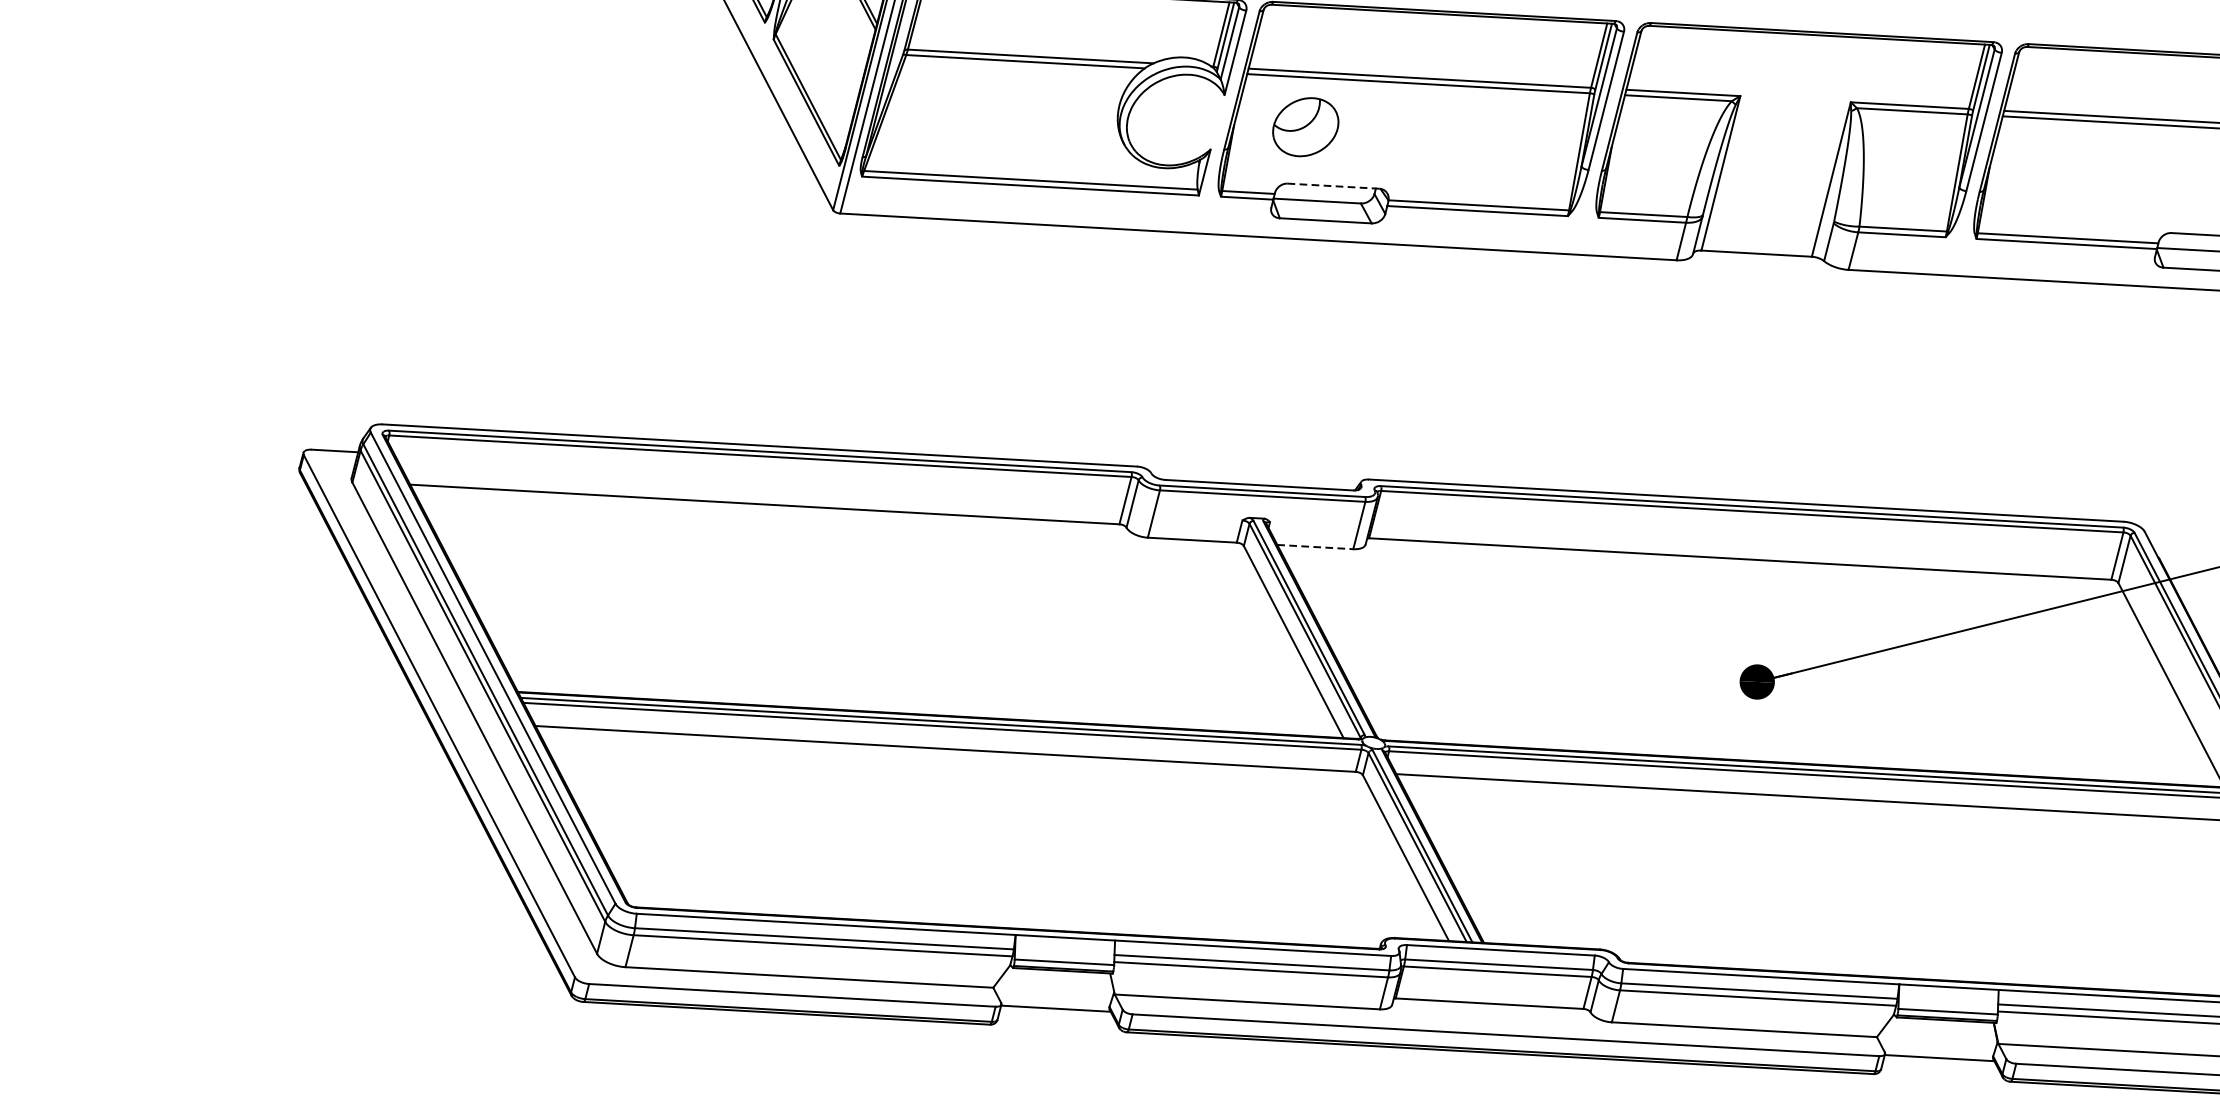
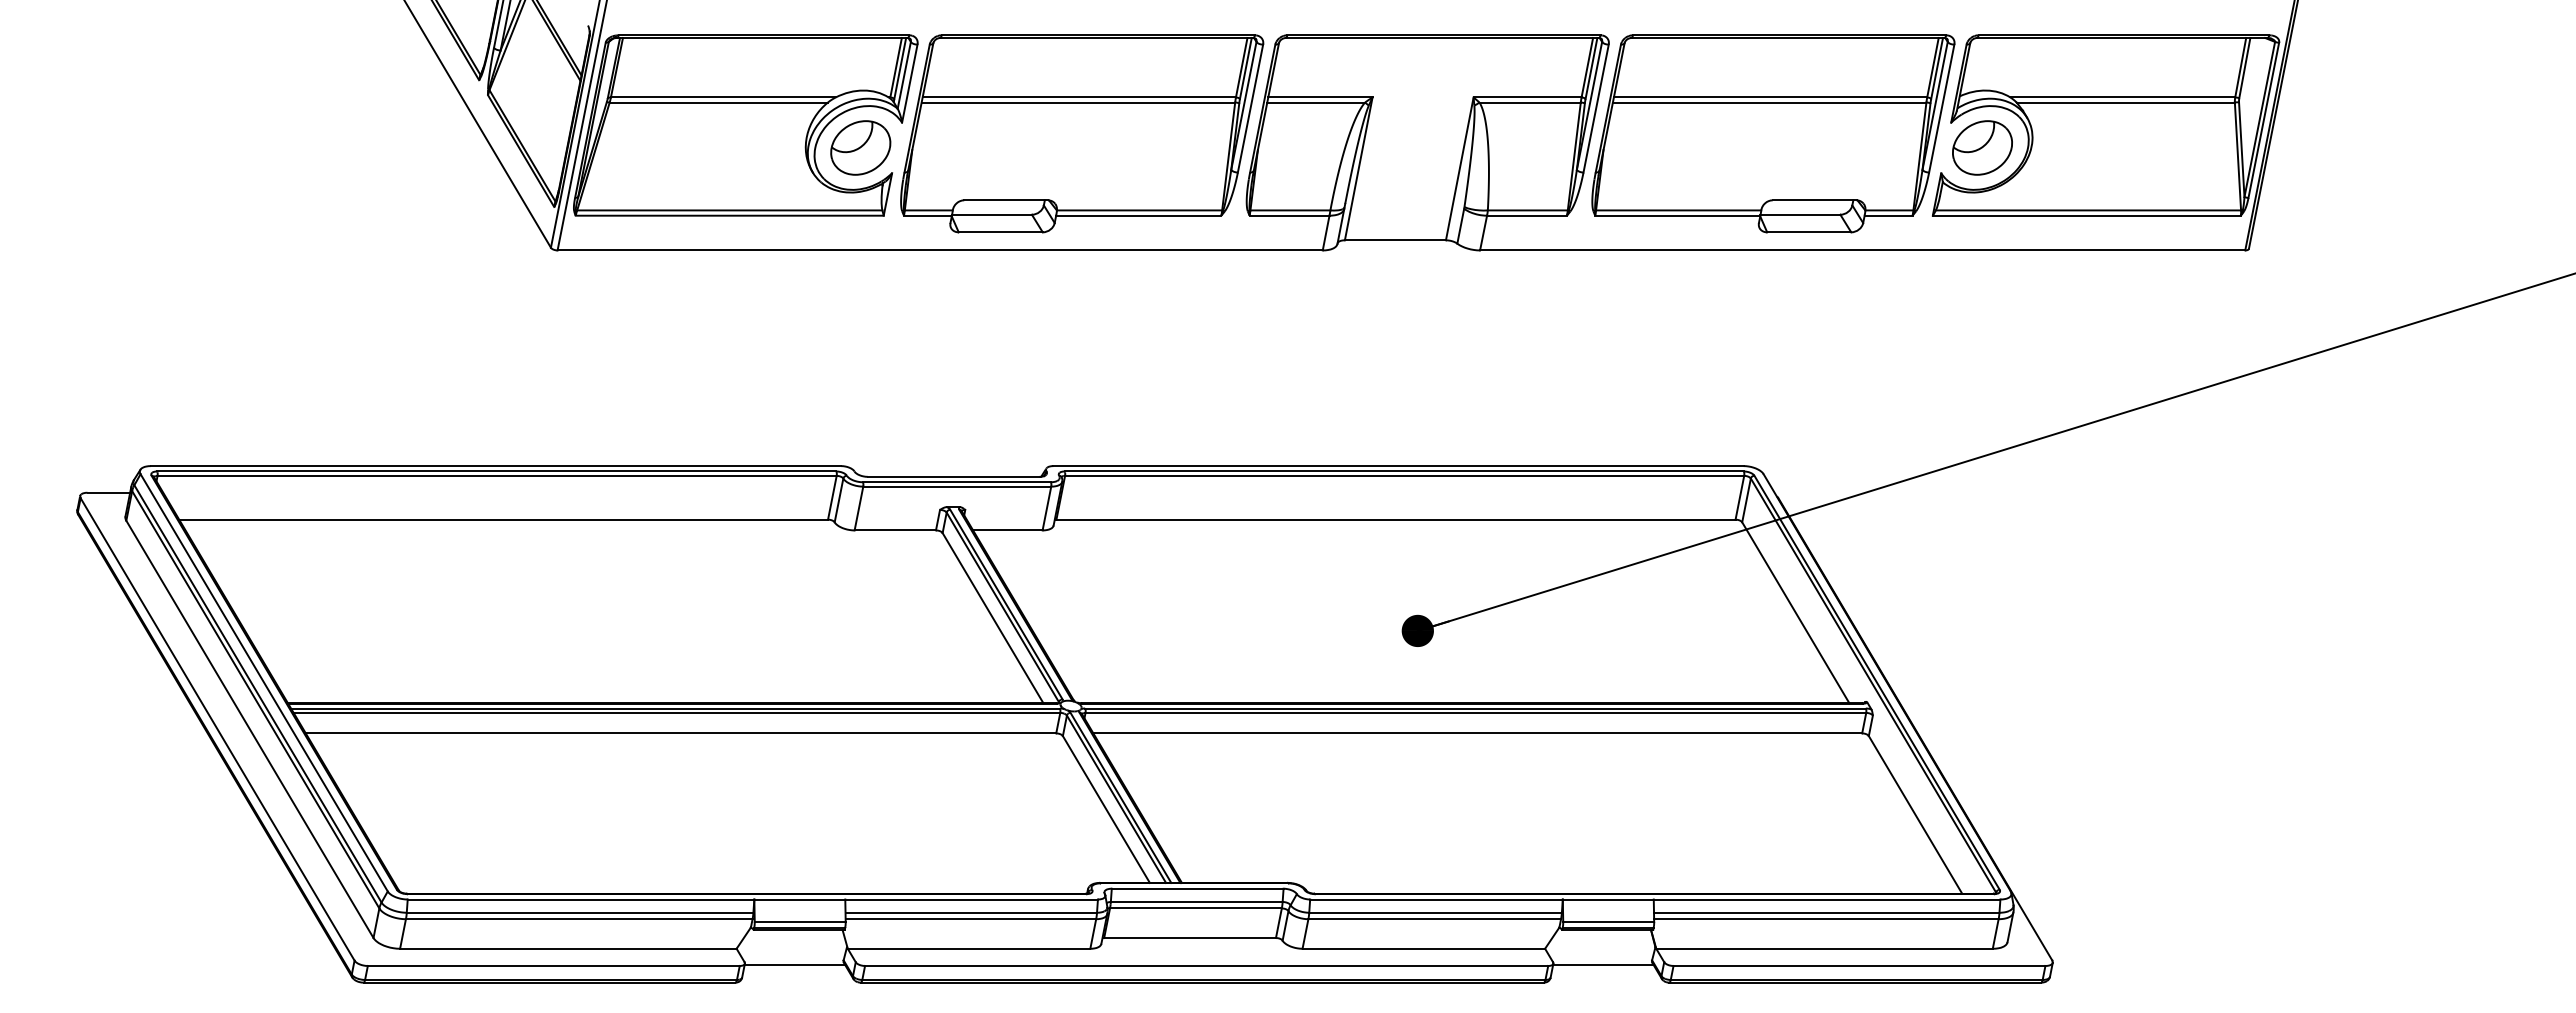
part: (1305, 126) -> (860, 147), moved
line: (1333, 186) -> (1006, 200), dashed -> solid
line: (1314, 547) -> (1007, 530), dashed -> solid

